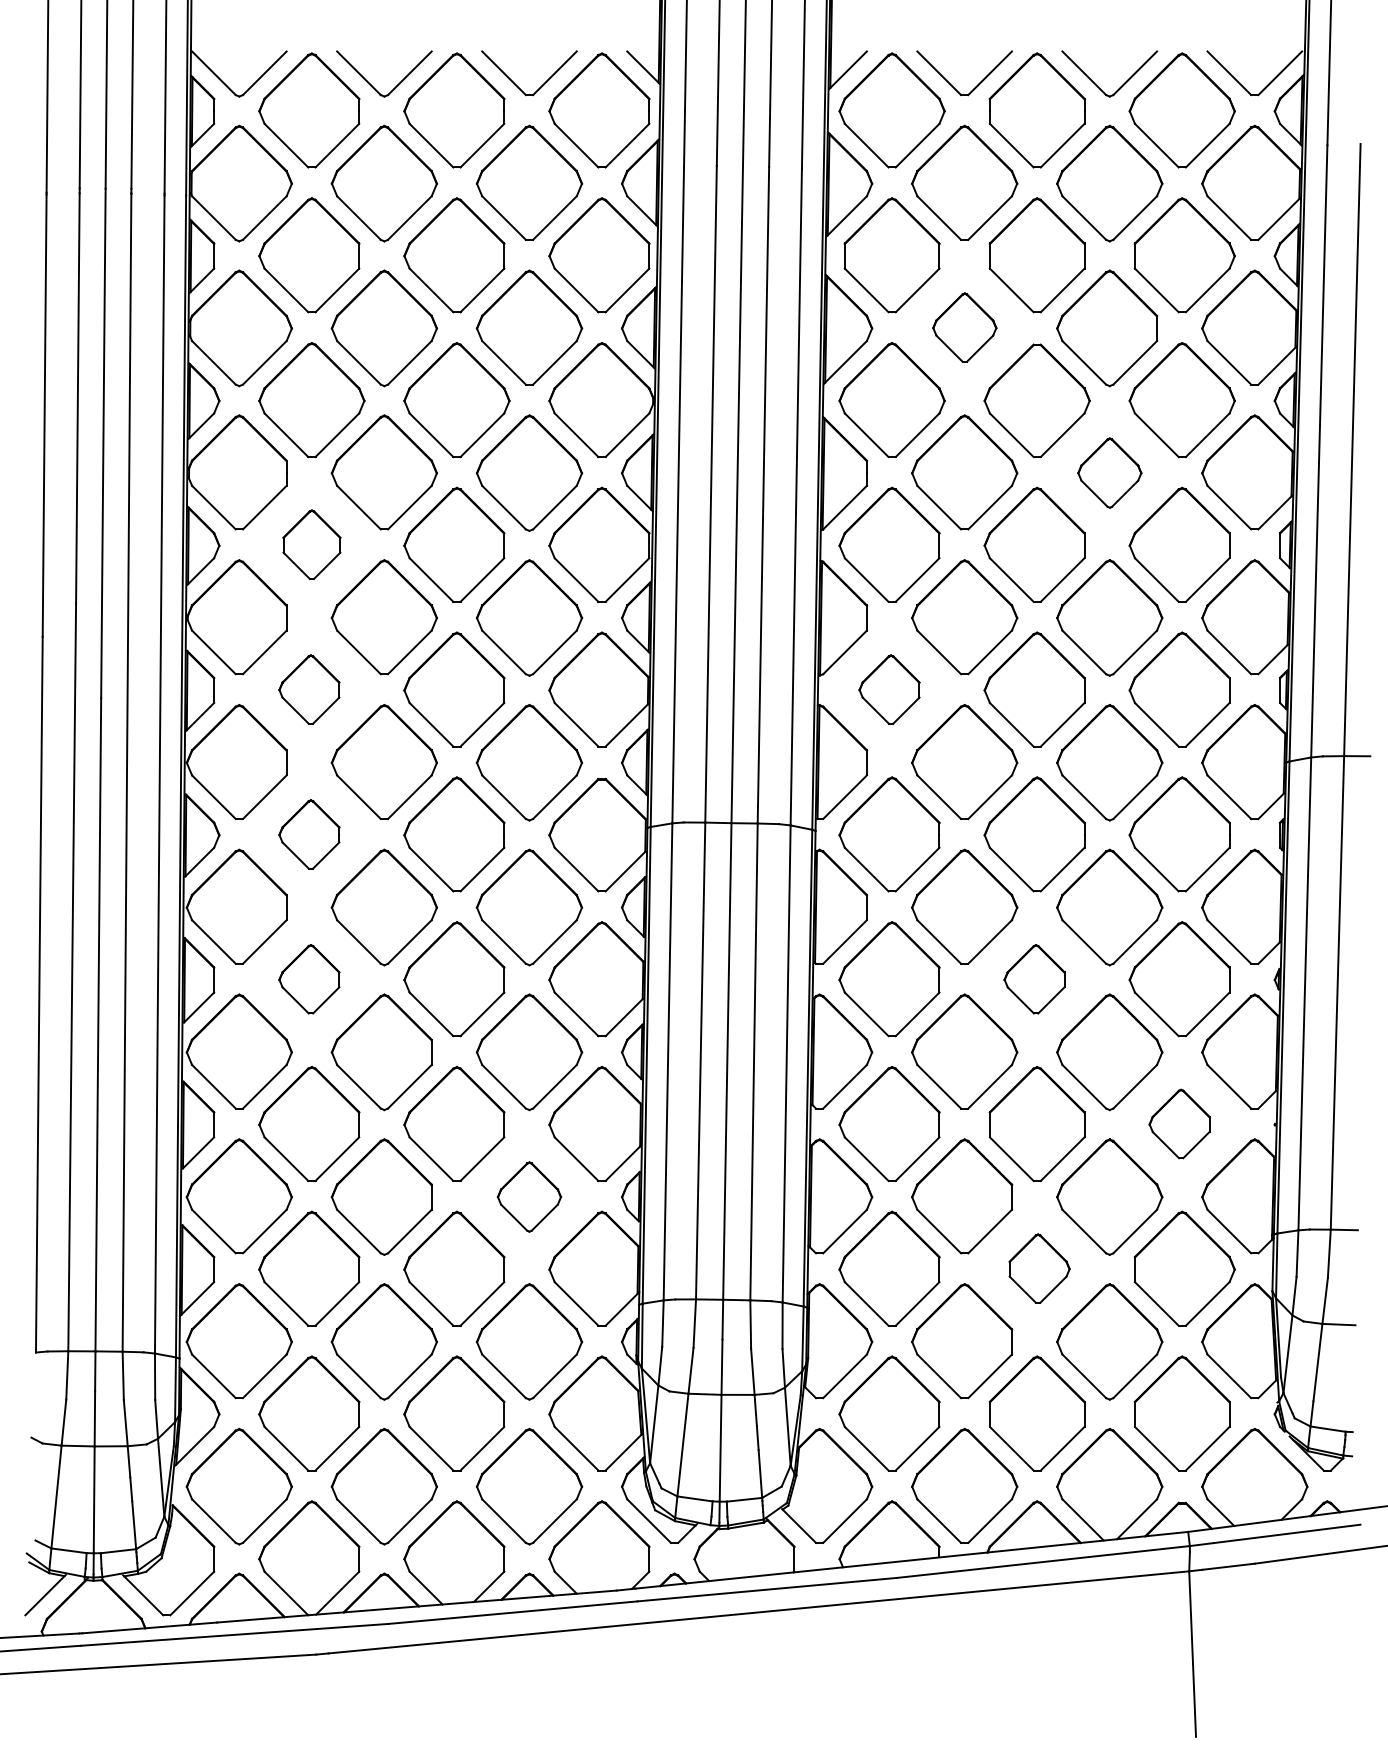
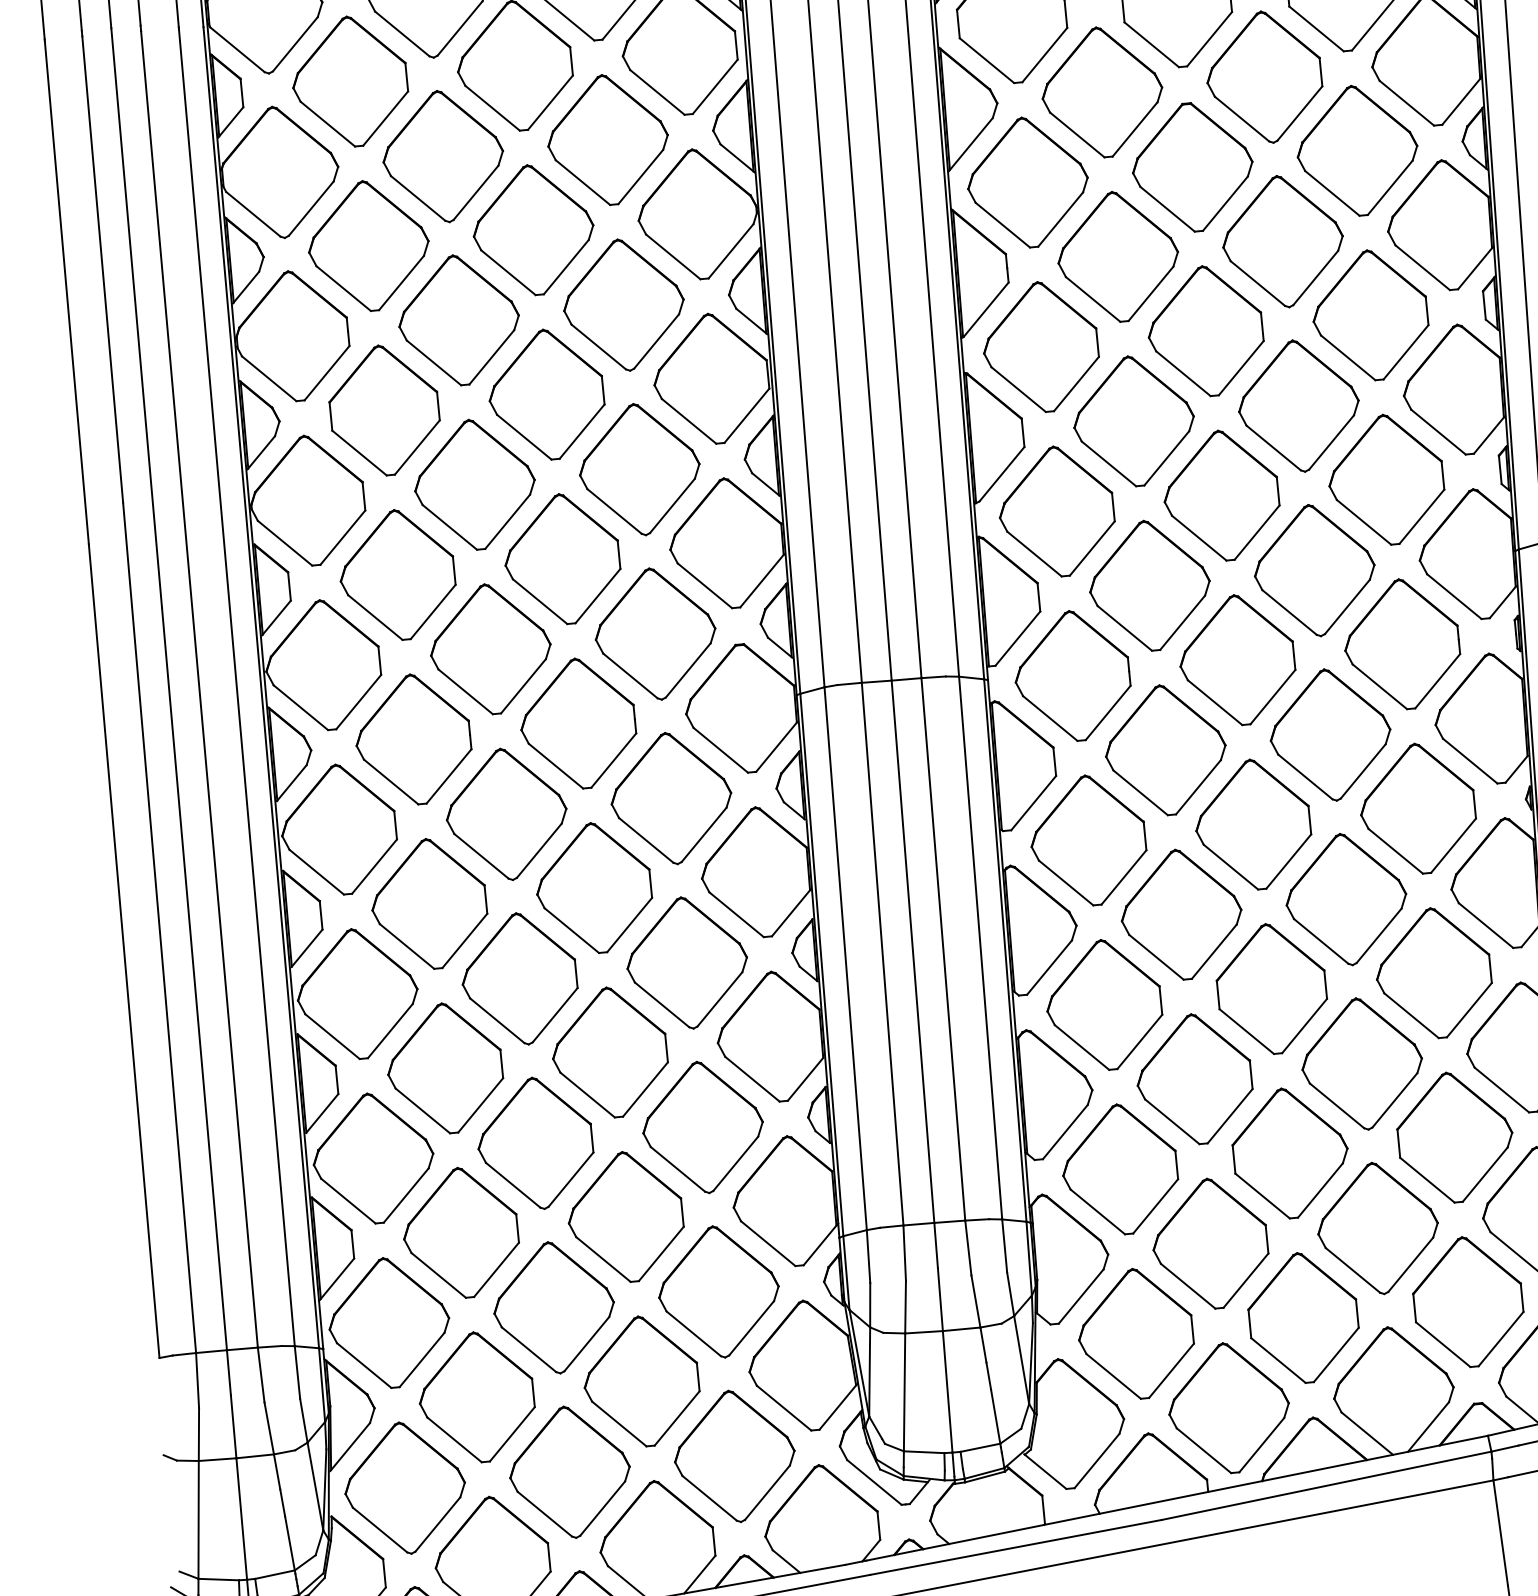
part: (964, 327) -> (1102, 92), size x1.67
part: (1109, 472) -> (1282, 240), size x1.67
part: (311, 544) -> (384, 409), size x1.67
part: (309, 689) -> (397, 574), size x1.67
part: (889, 689) -> (1056, 511), size x1.67
part: (309, 834) -> (413, 739), size x1.67
part: (309, 979) -> (429, 904), size x1.67
part: (1034, 979) -> (1252, 825), size x1.67
part: (1179, 1123) -> (1433, 972), size x1.67
part: (529, 1196) -> (703, 1126), size x1.67
part: (1039, 1268) -> (1290, 1152), size x1.67

